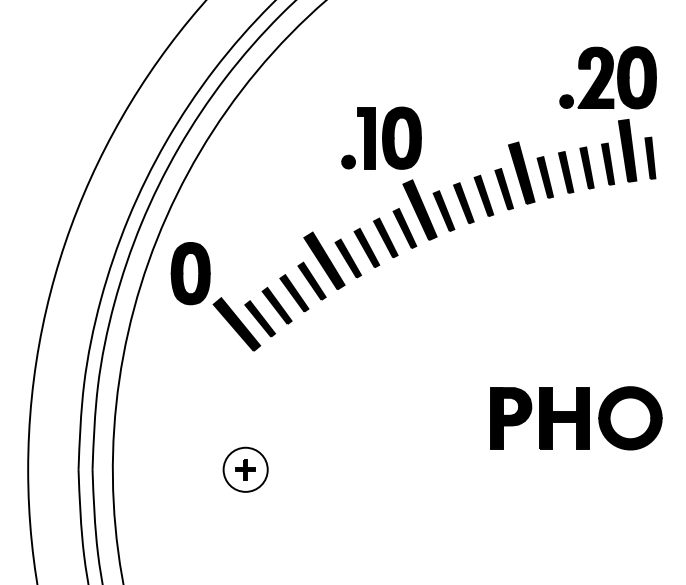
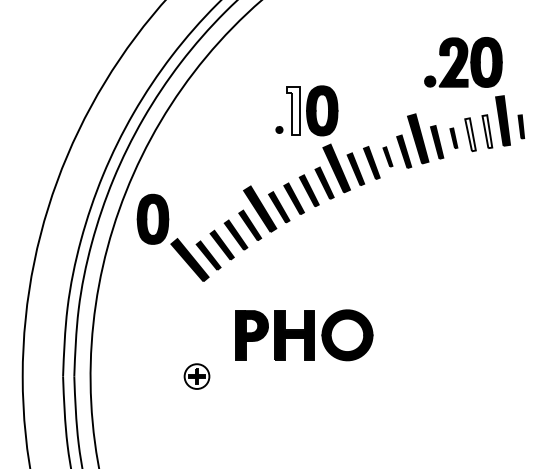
part: (607, 77) -> (462, 62), moved
fill: (366, 138) -> (293, 111), removed
part: (650, 157) -> (521, 126), size x0.7
part: (348, 161) -> (279, 129), size x0.6
fill: (607, 163) -> (486, 131), removed
fill: (586, 167) -> (470, 134), removed
part: (566, 172) -> (454, 138), size x0.6
part: (483, 195) -> (387, 156), size x0.6
part: (576, 418) -> (304, 335), moved
circle: (245, 469) -> (196, 376), size x0.7

